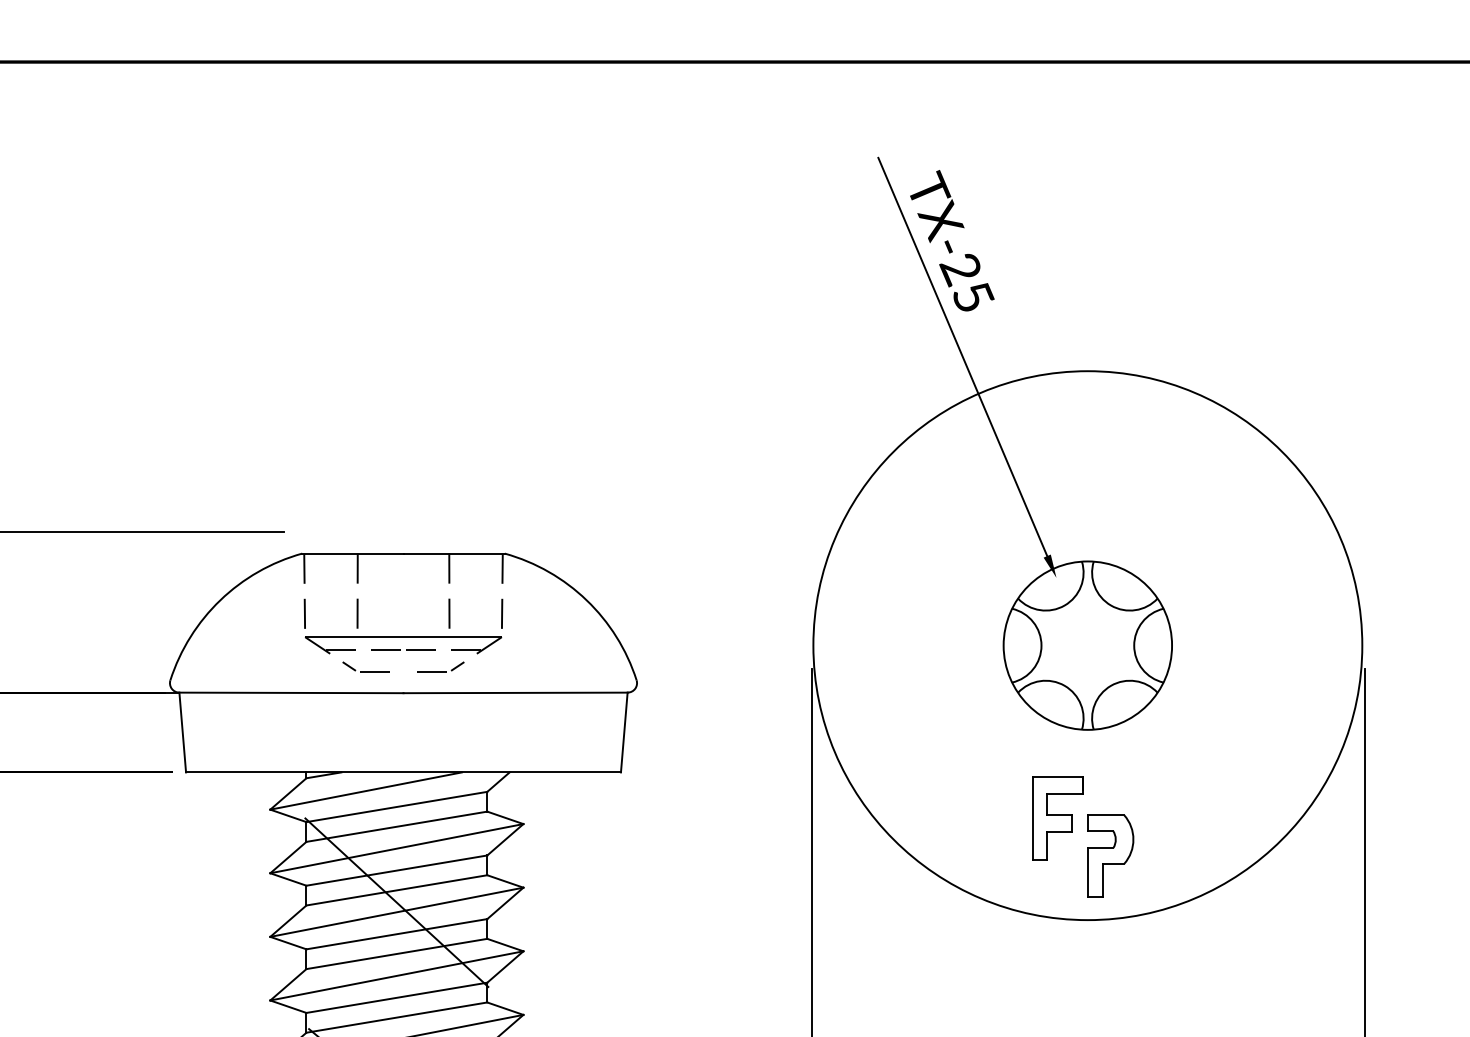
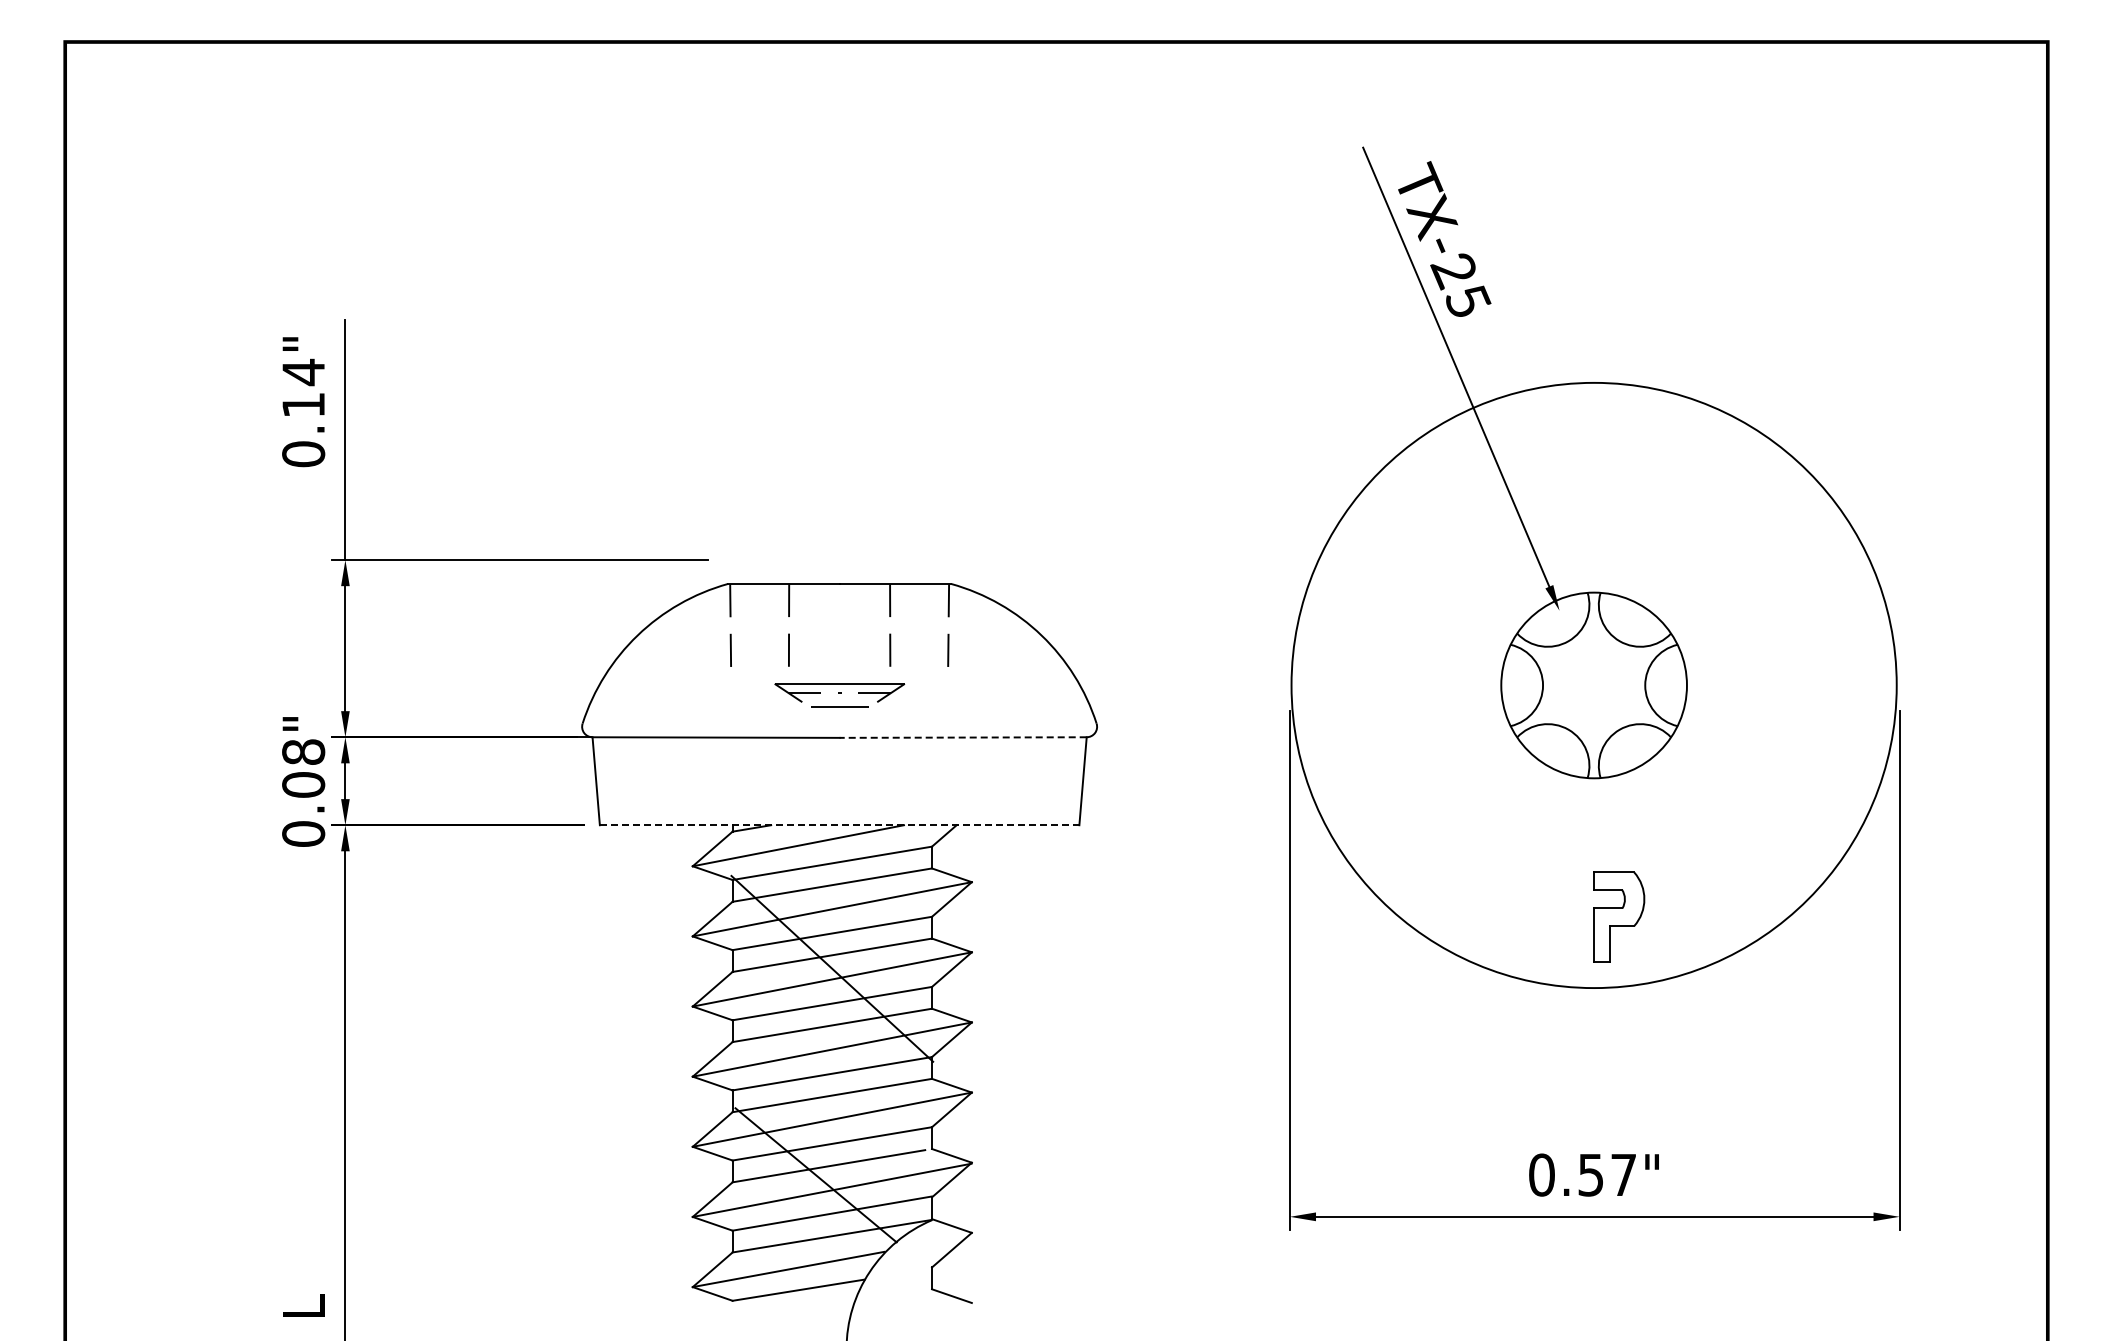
part: (403, 654) -> (839, 695), size x0.6
line: (515, 692) -> (963, 737), solid -> dashed
line: (403, 772) -> (839, 825), solid -> dashed
part: (1057, 818) -> (1560, 875), removed

